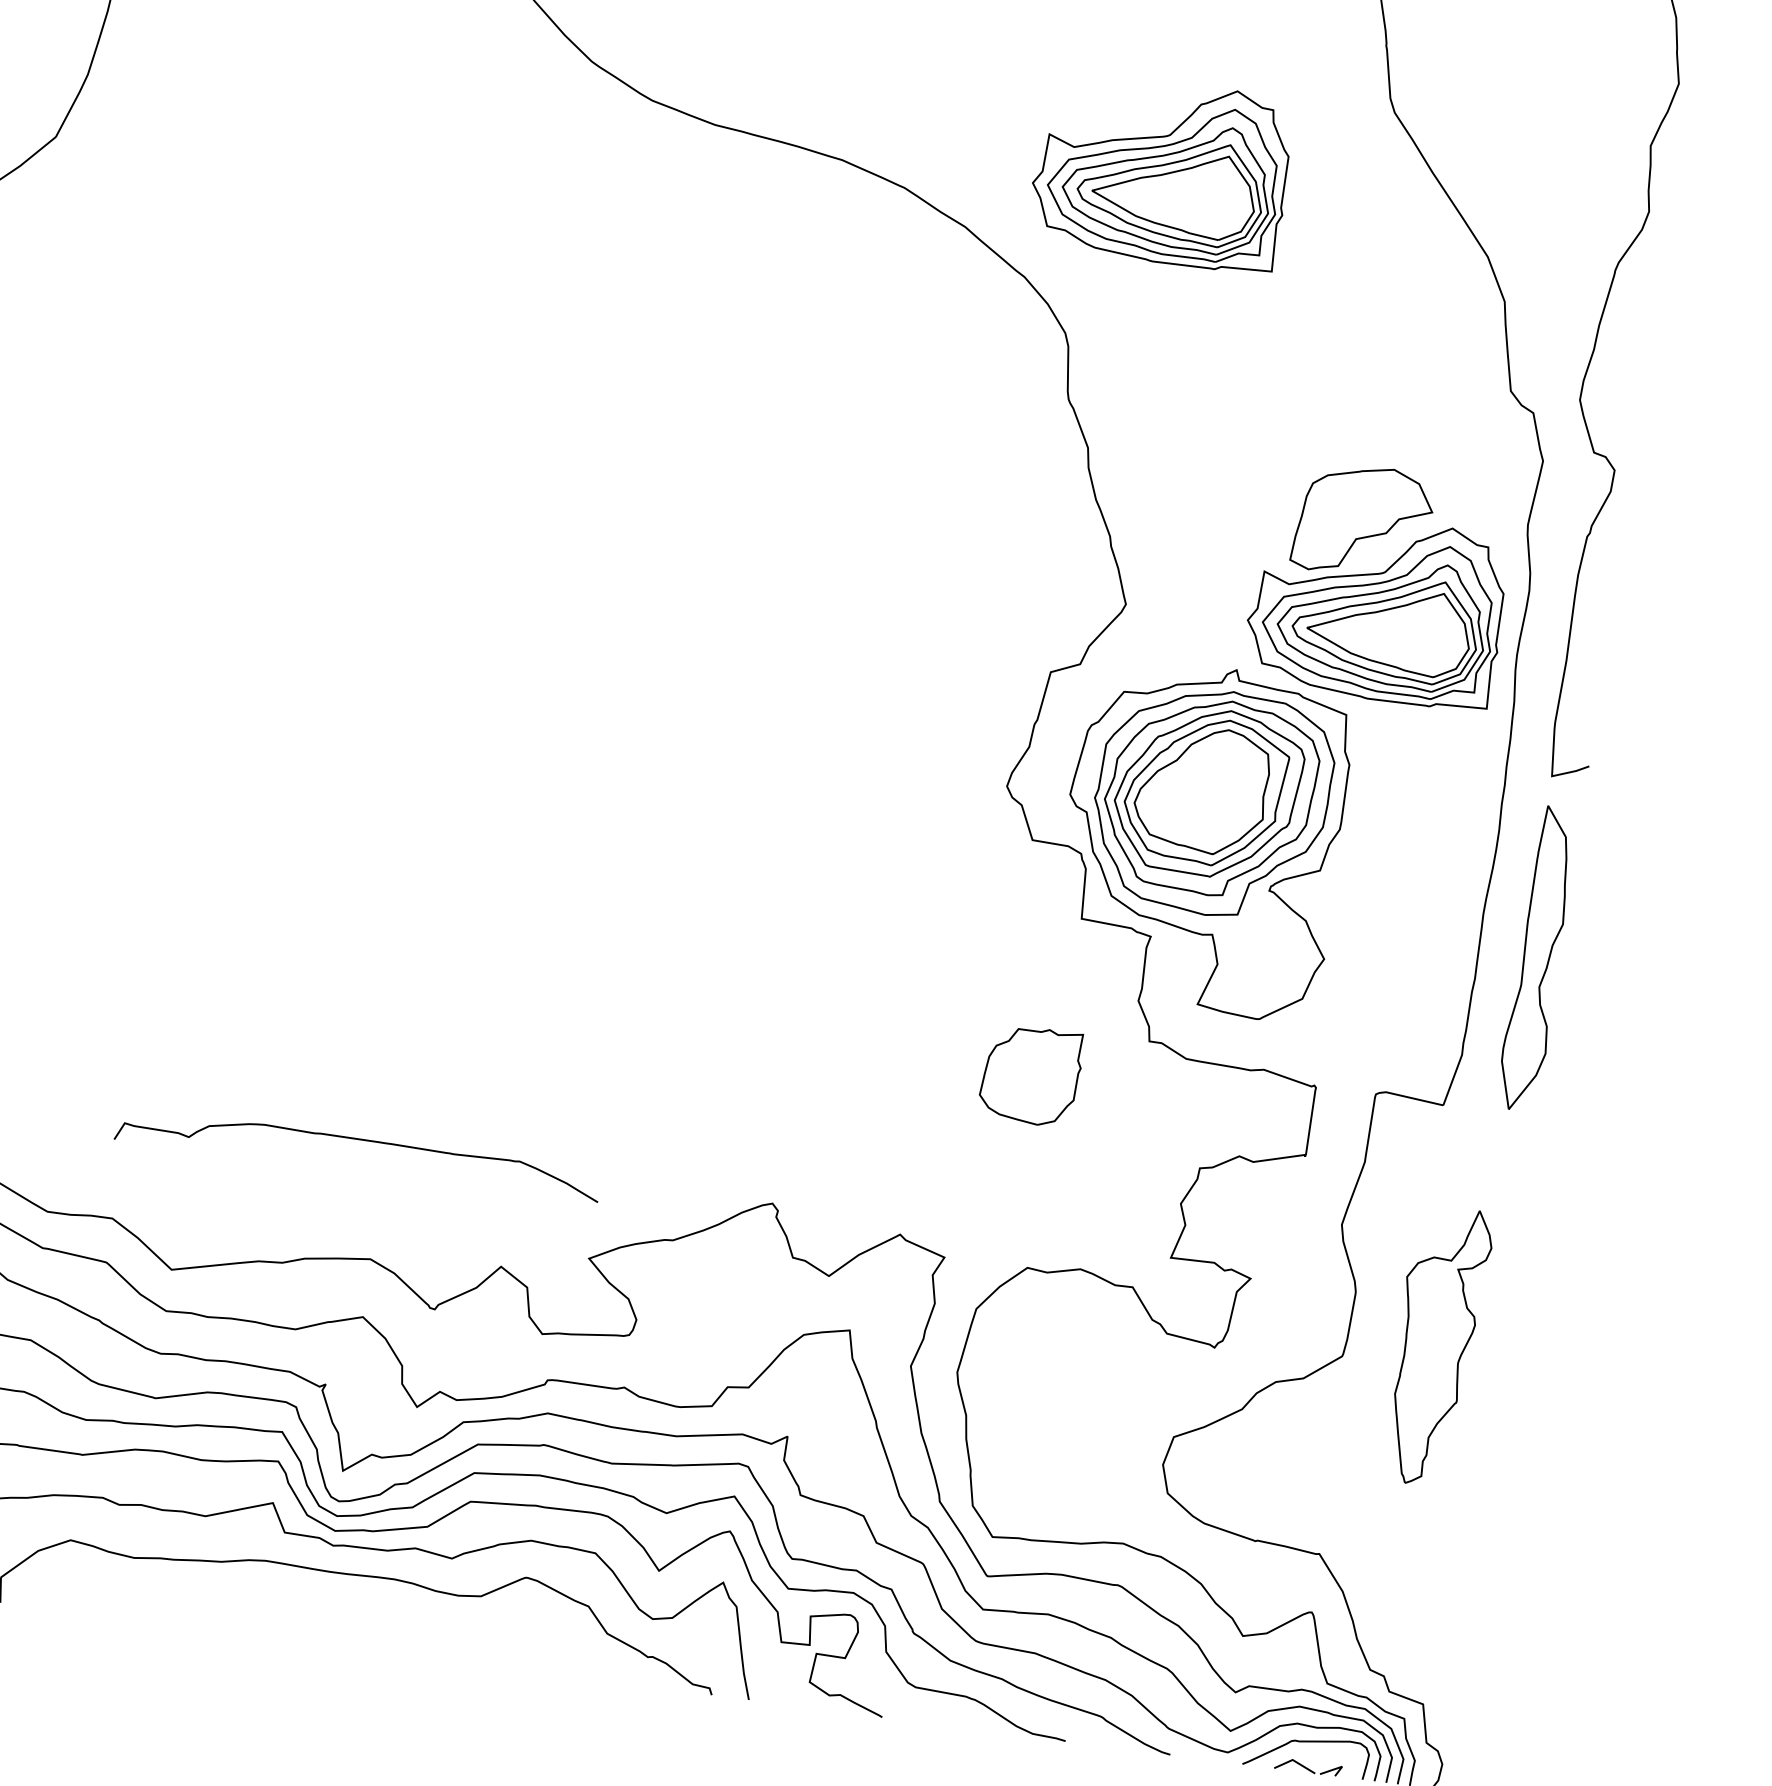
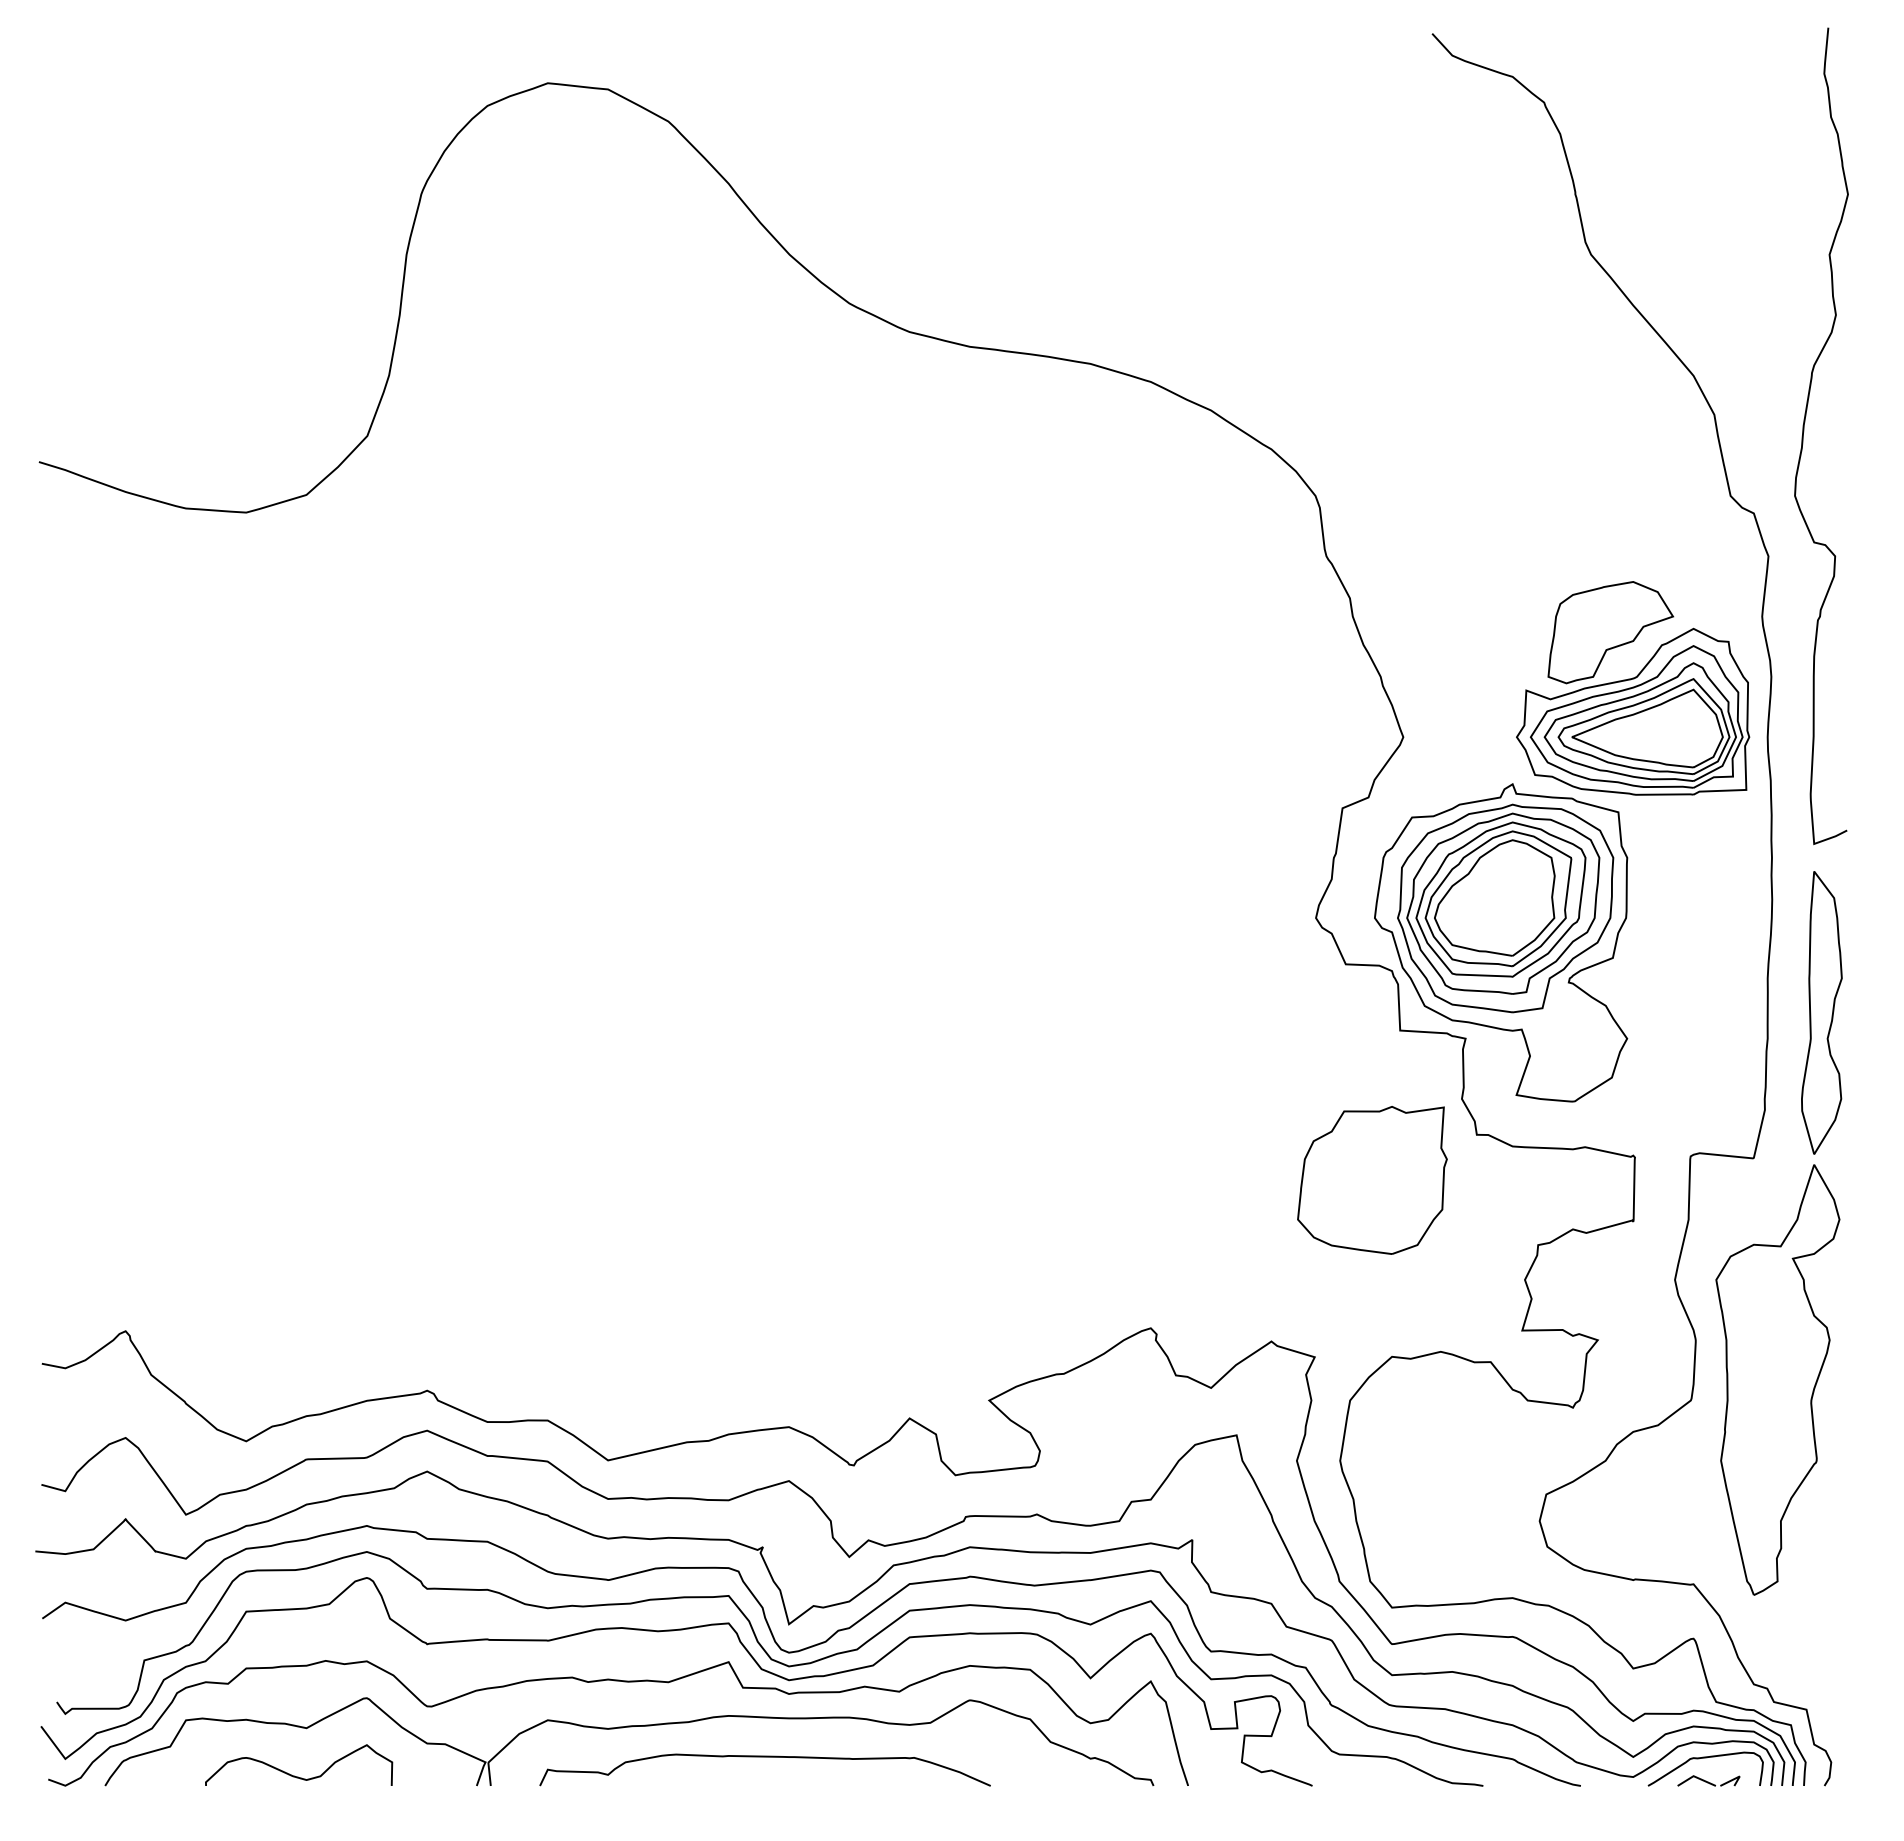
part: (1161, 171) -> (1384, 336), removed
part: (1031, 1075) -> (1372, 1180), size x1.67
curve: (359, 1140) -> (764, 1757), moved
part: (1438, 1345) -> (1777, 1379), size x1.67

